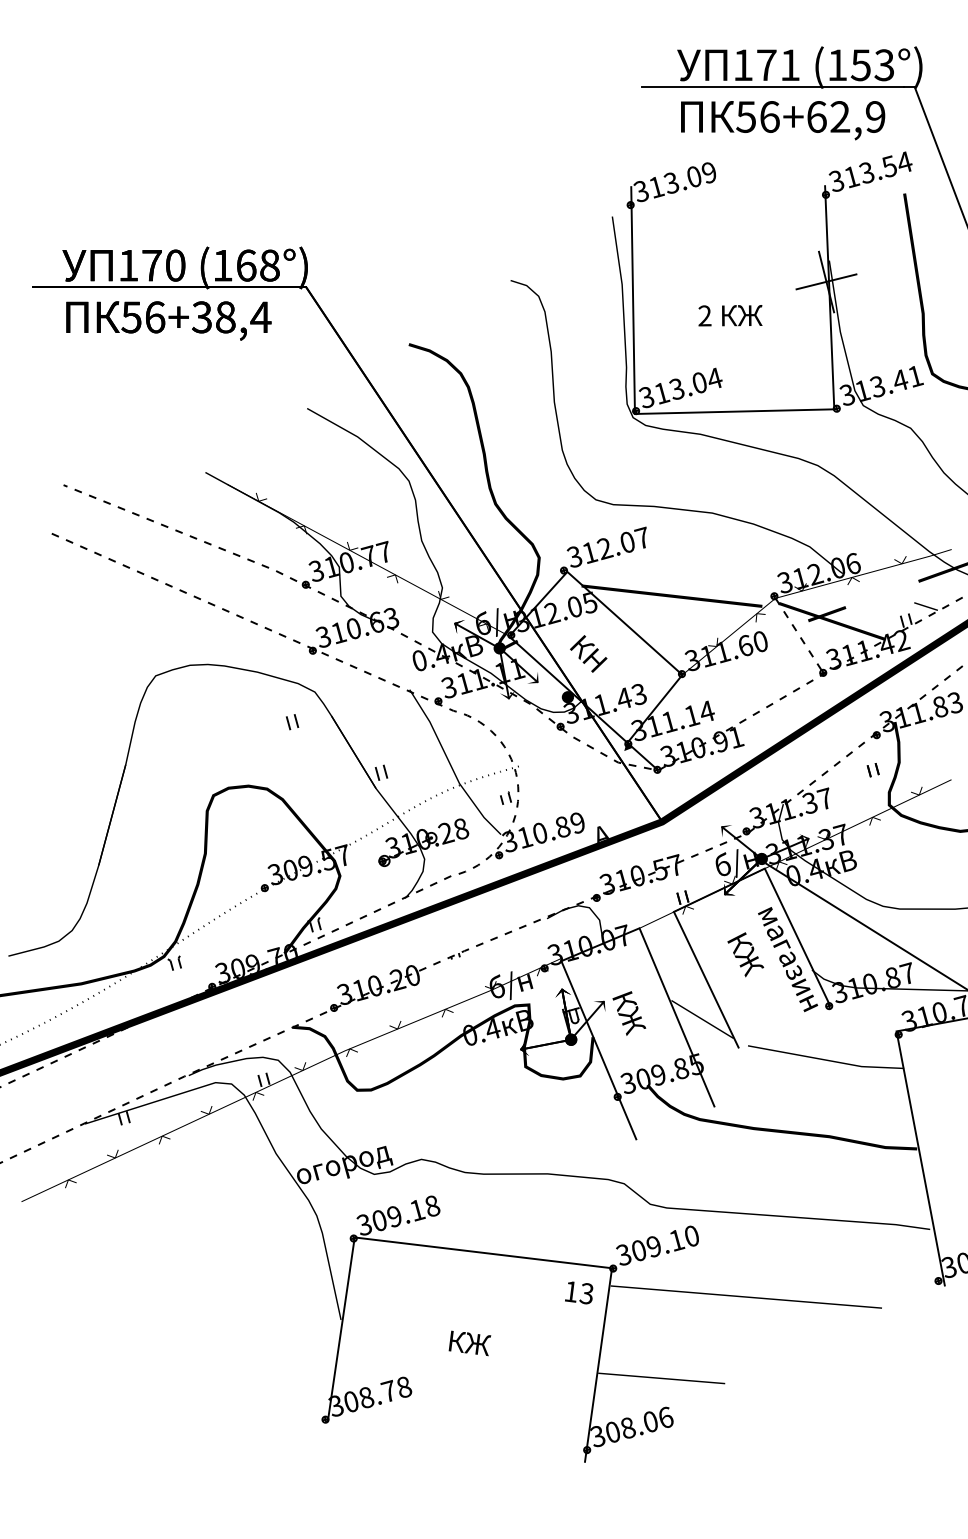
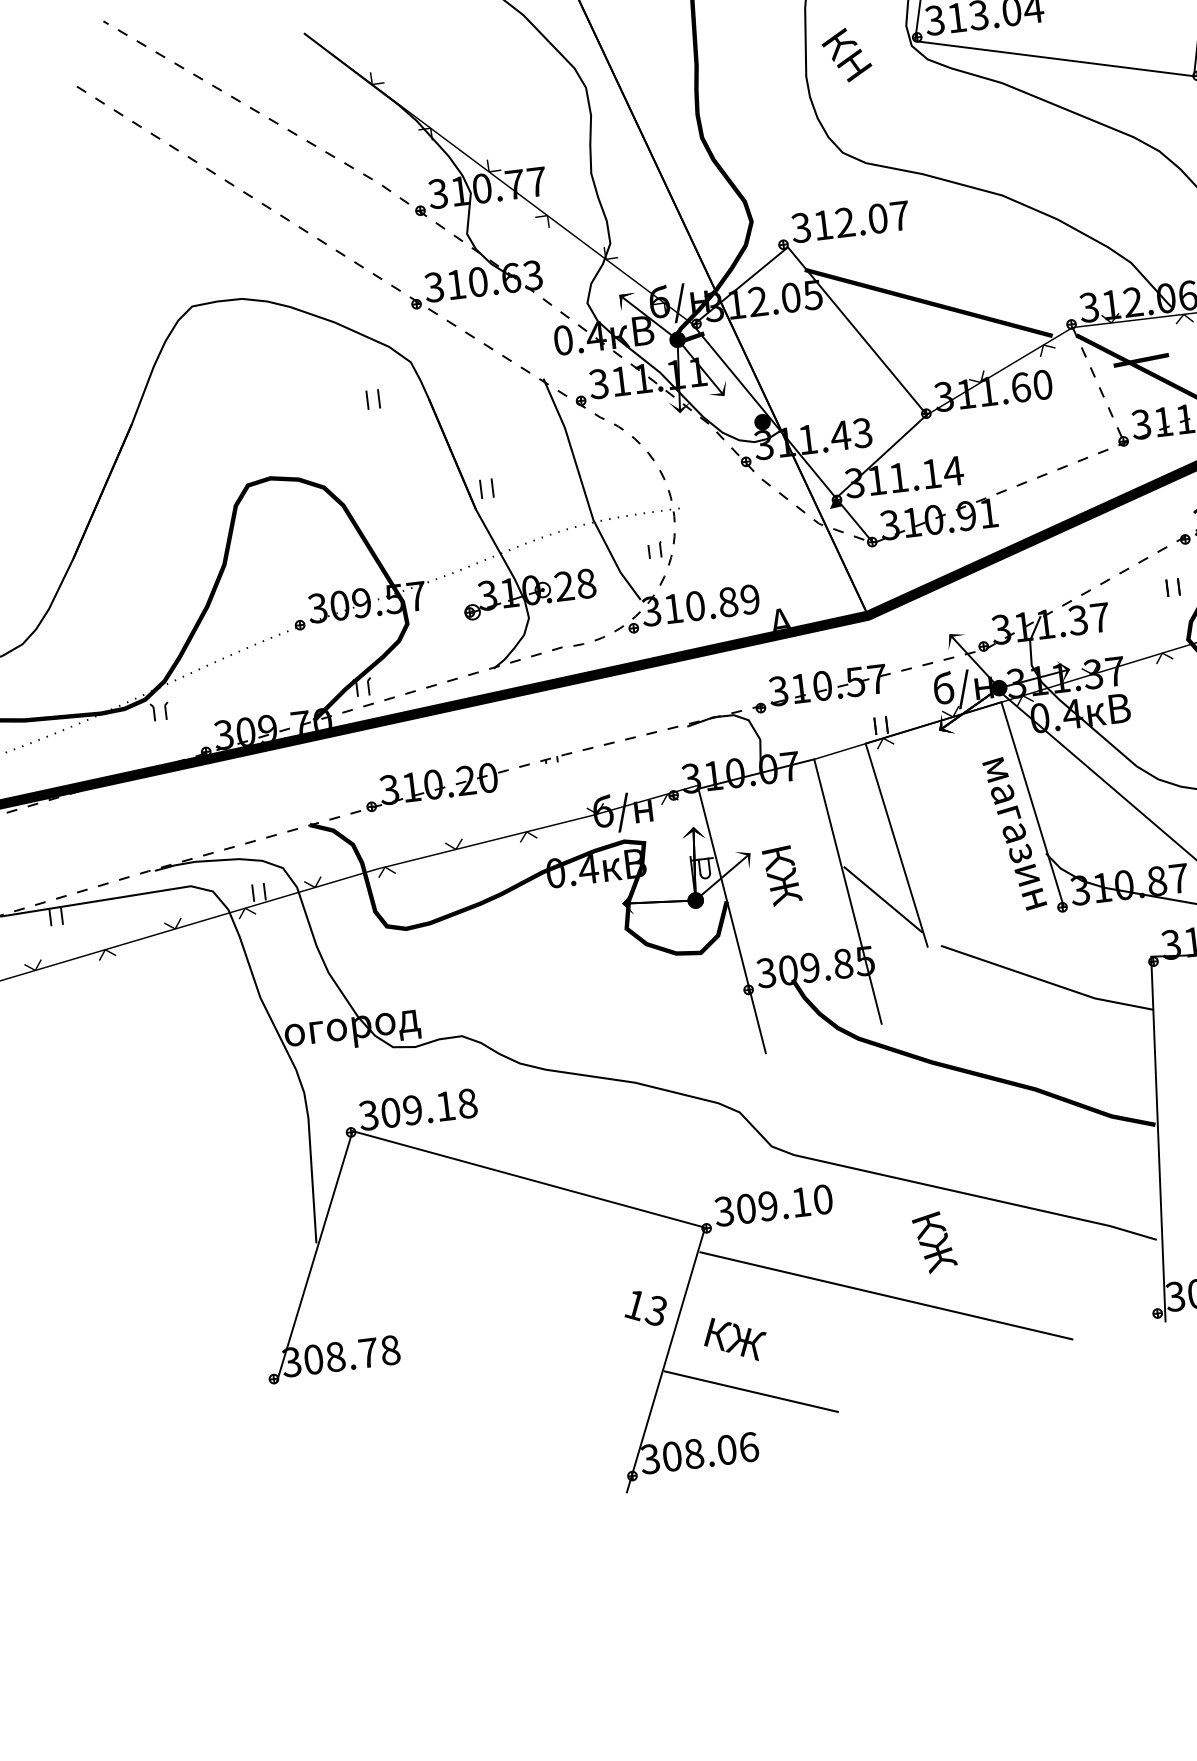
text: (588, 653) -> (846, 54), moved
text: (745, 954) -> (934, 1242), moved
text: (579, 1292) -> (646, 1307), moved
text: (469, 1343) -> (734, 1339), moved

